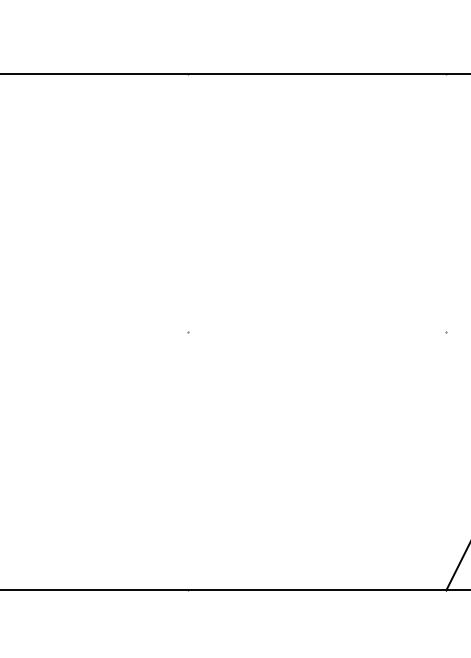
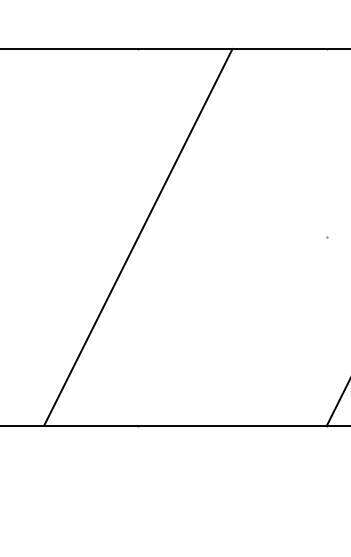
line: (188, 331) -> (138, 237), added

